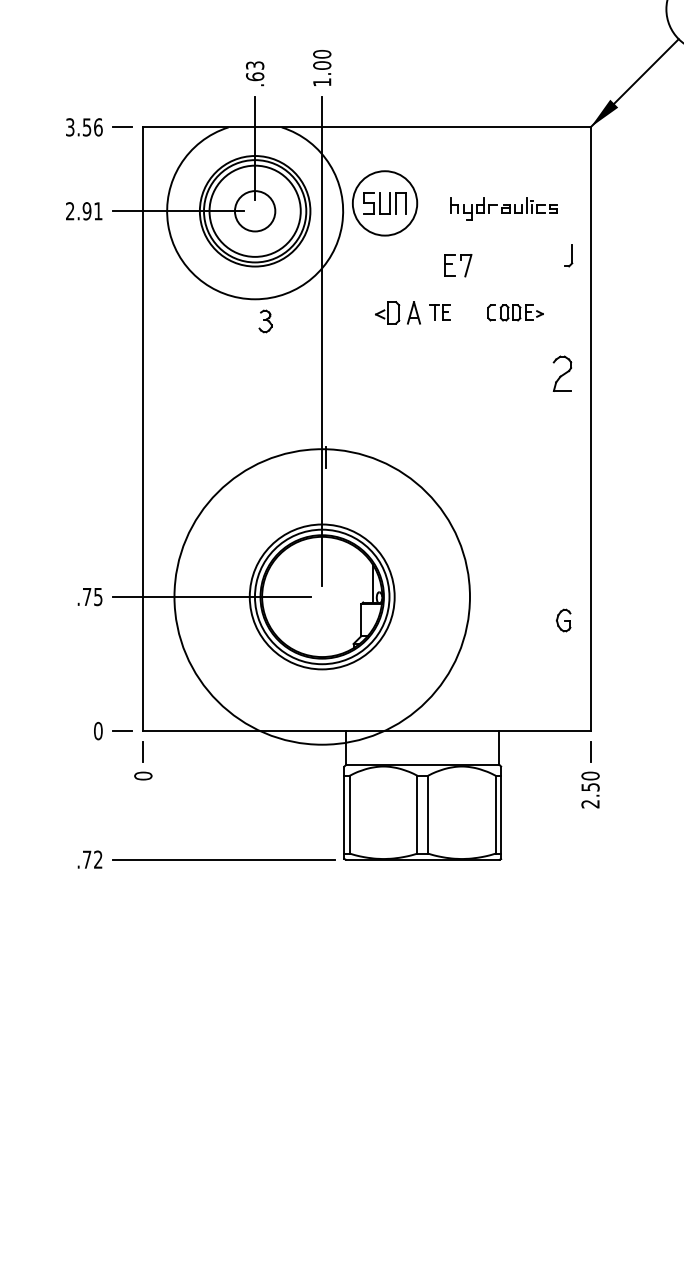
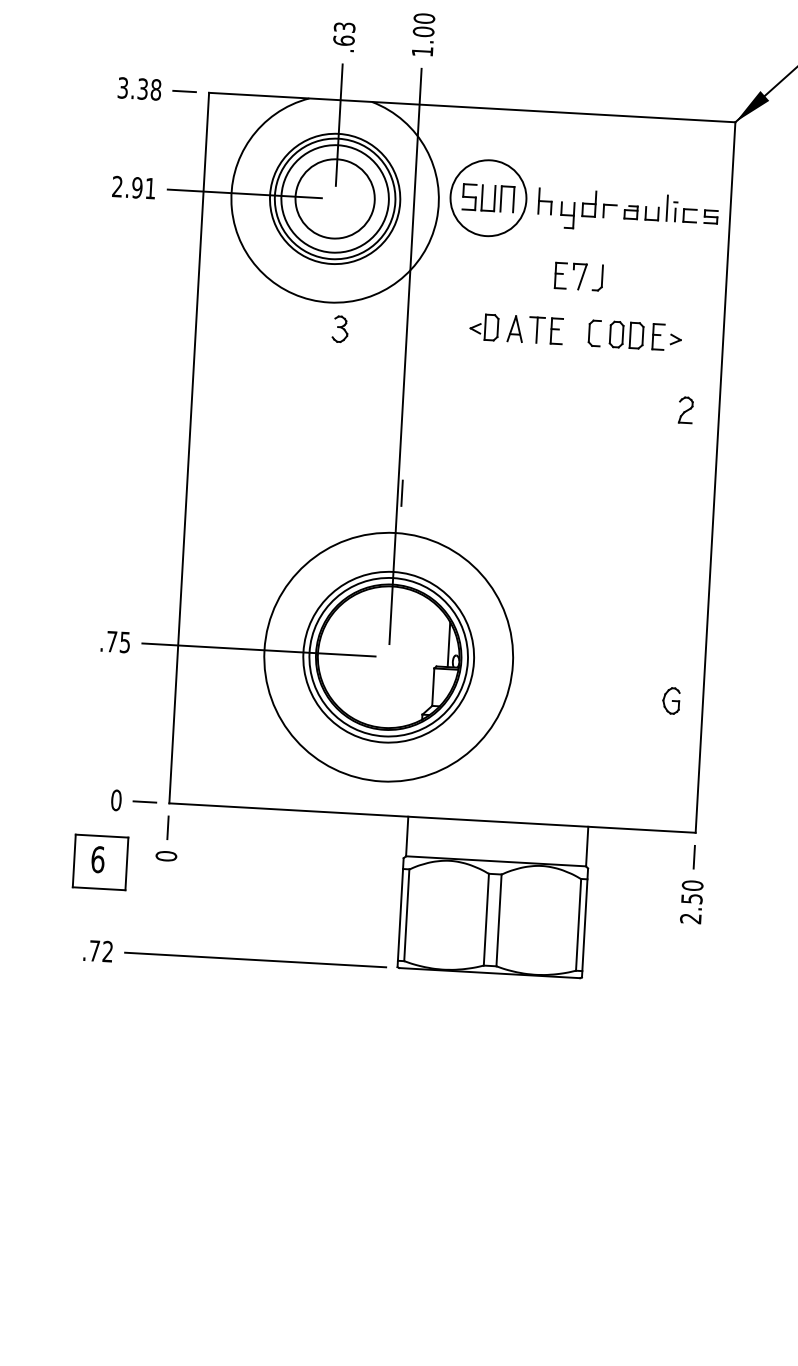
text: (92, 127) -> (149, 89), 3.56 -> 3.38
part: (503, 208) -> (627, 212), size x1.43
circle: (254, 210) -> (334, 197), size x1.67
part: (568, 255) -> (597, 277), moved
part: (439, 312) -> (545, 330), size x1.43
part: (515, 312) -> (634, 335), size x1.43
part: (561, 373) -> (684, 410), size x0.62
circle: (321, 596) -> (387, 656), size x0.71
part: (87, 784) -> (100, 862), added

